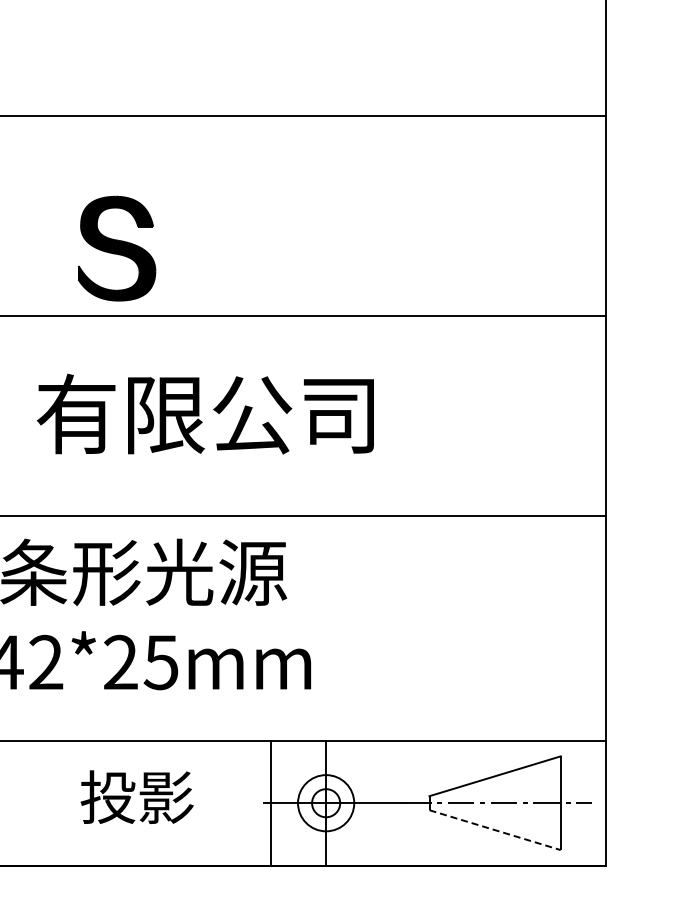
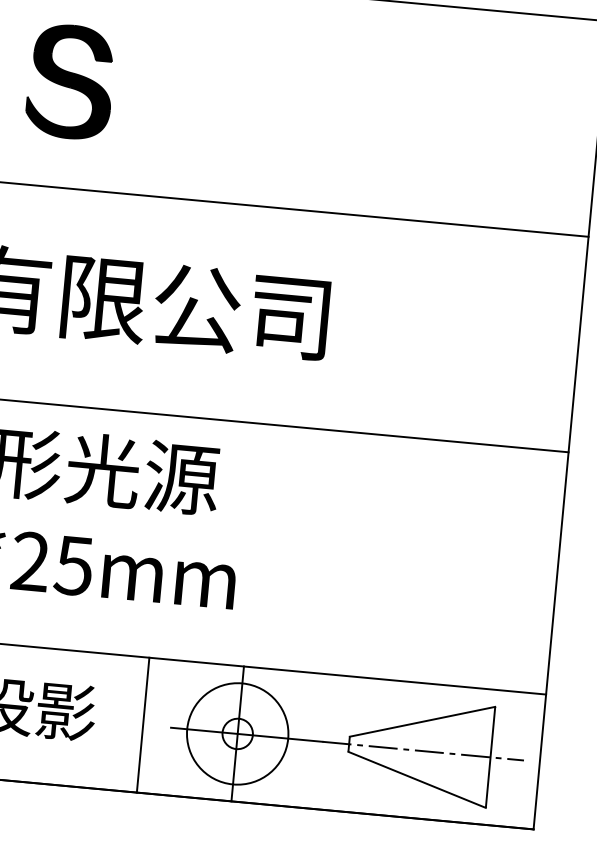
part: (117, 248) -> (71, 81), moved
line: (271, 802) -> (143, 724), moved
circle: (326, 803) -> (238, 734), size x1.67
line: (495, 830) -> (417, 780), dashed -> solid

